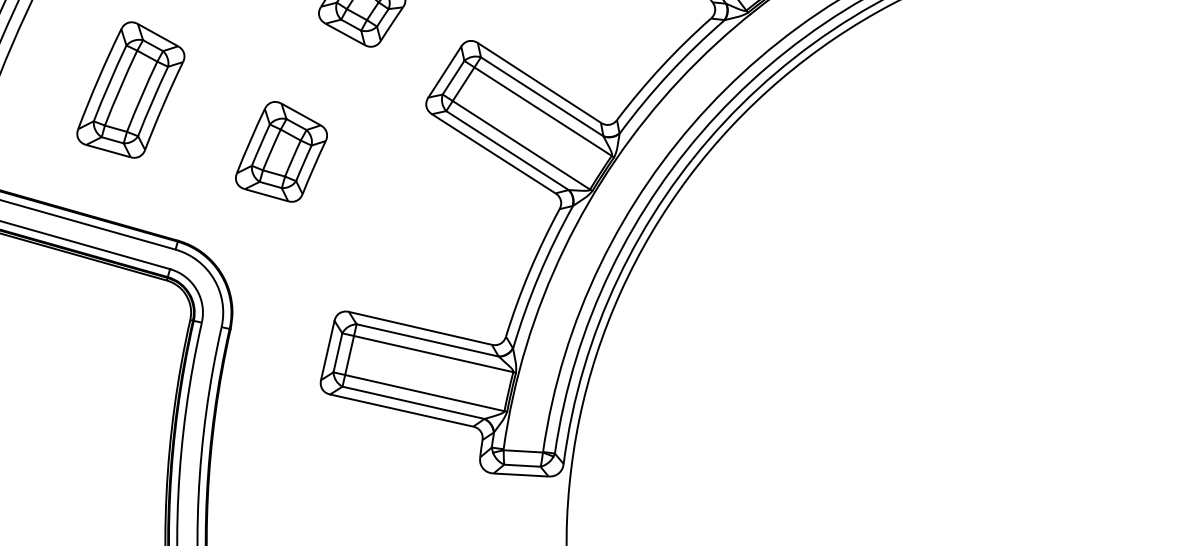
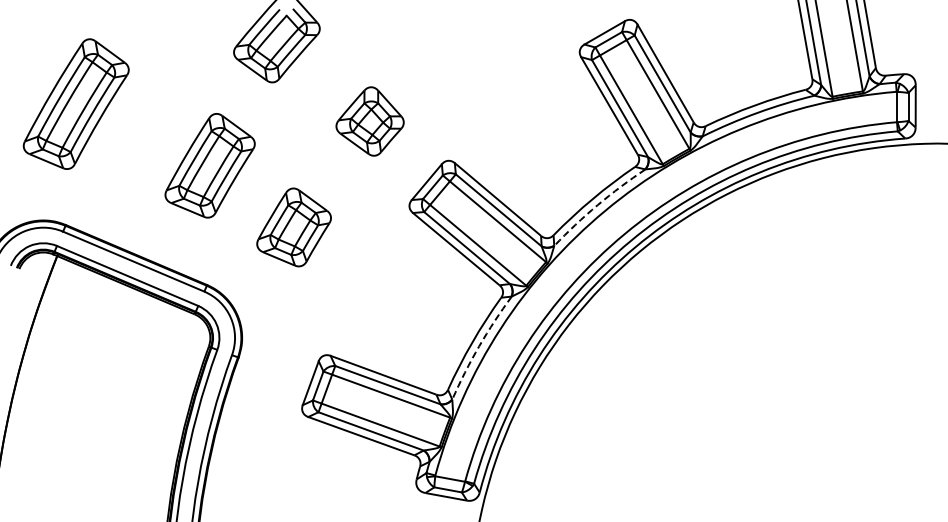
arc: (668, 74) -> (597, 205), solid -> dashed
part: (129, 90) -> (209, 165), moved
arc: (539, 275) -> (479, 346), solid -> dashed

